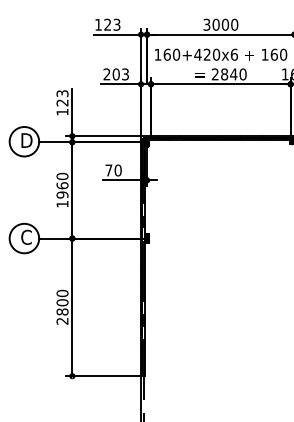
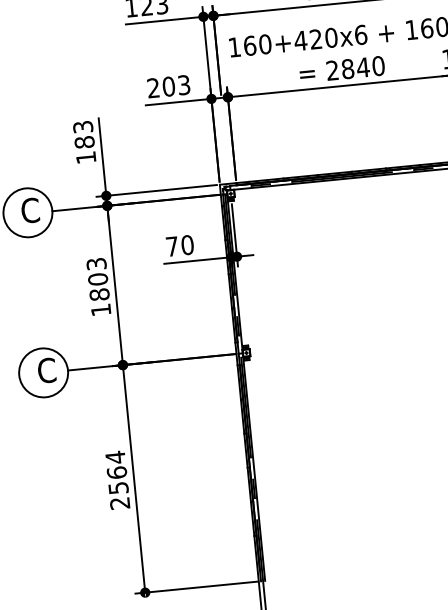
text: (62, 102) -> (84, 141), 123 -> 183
text: (26, 140) -> (31, 210), D -> C
text: (62, 185) -> (97, 278), 1960 -> 1803
text: (62, 302) -> (116, 472), 2800 -> 2564

